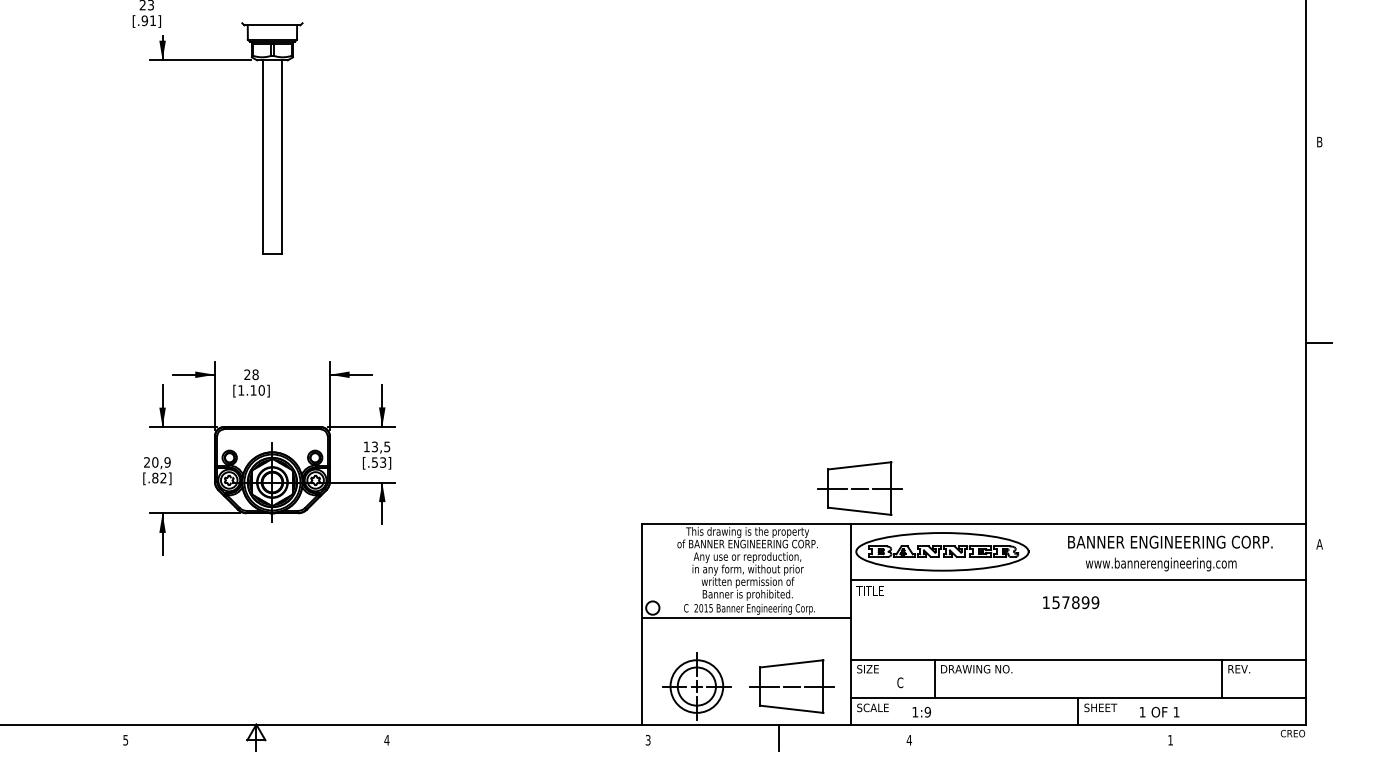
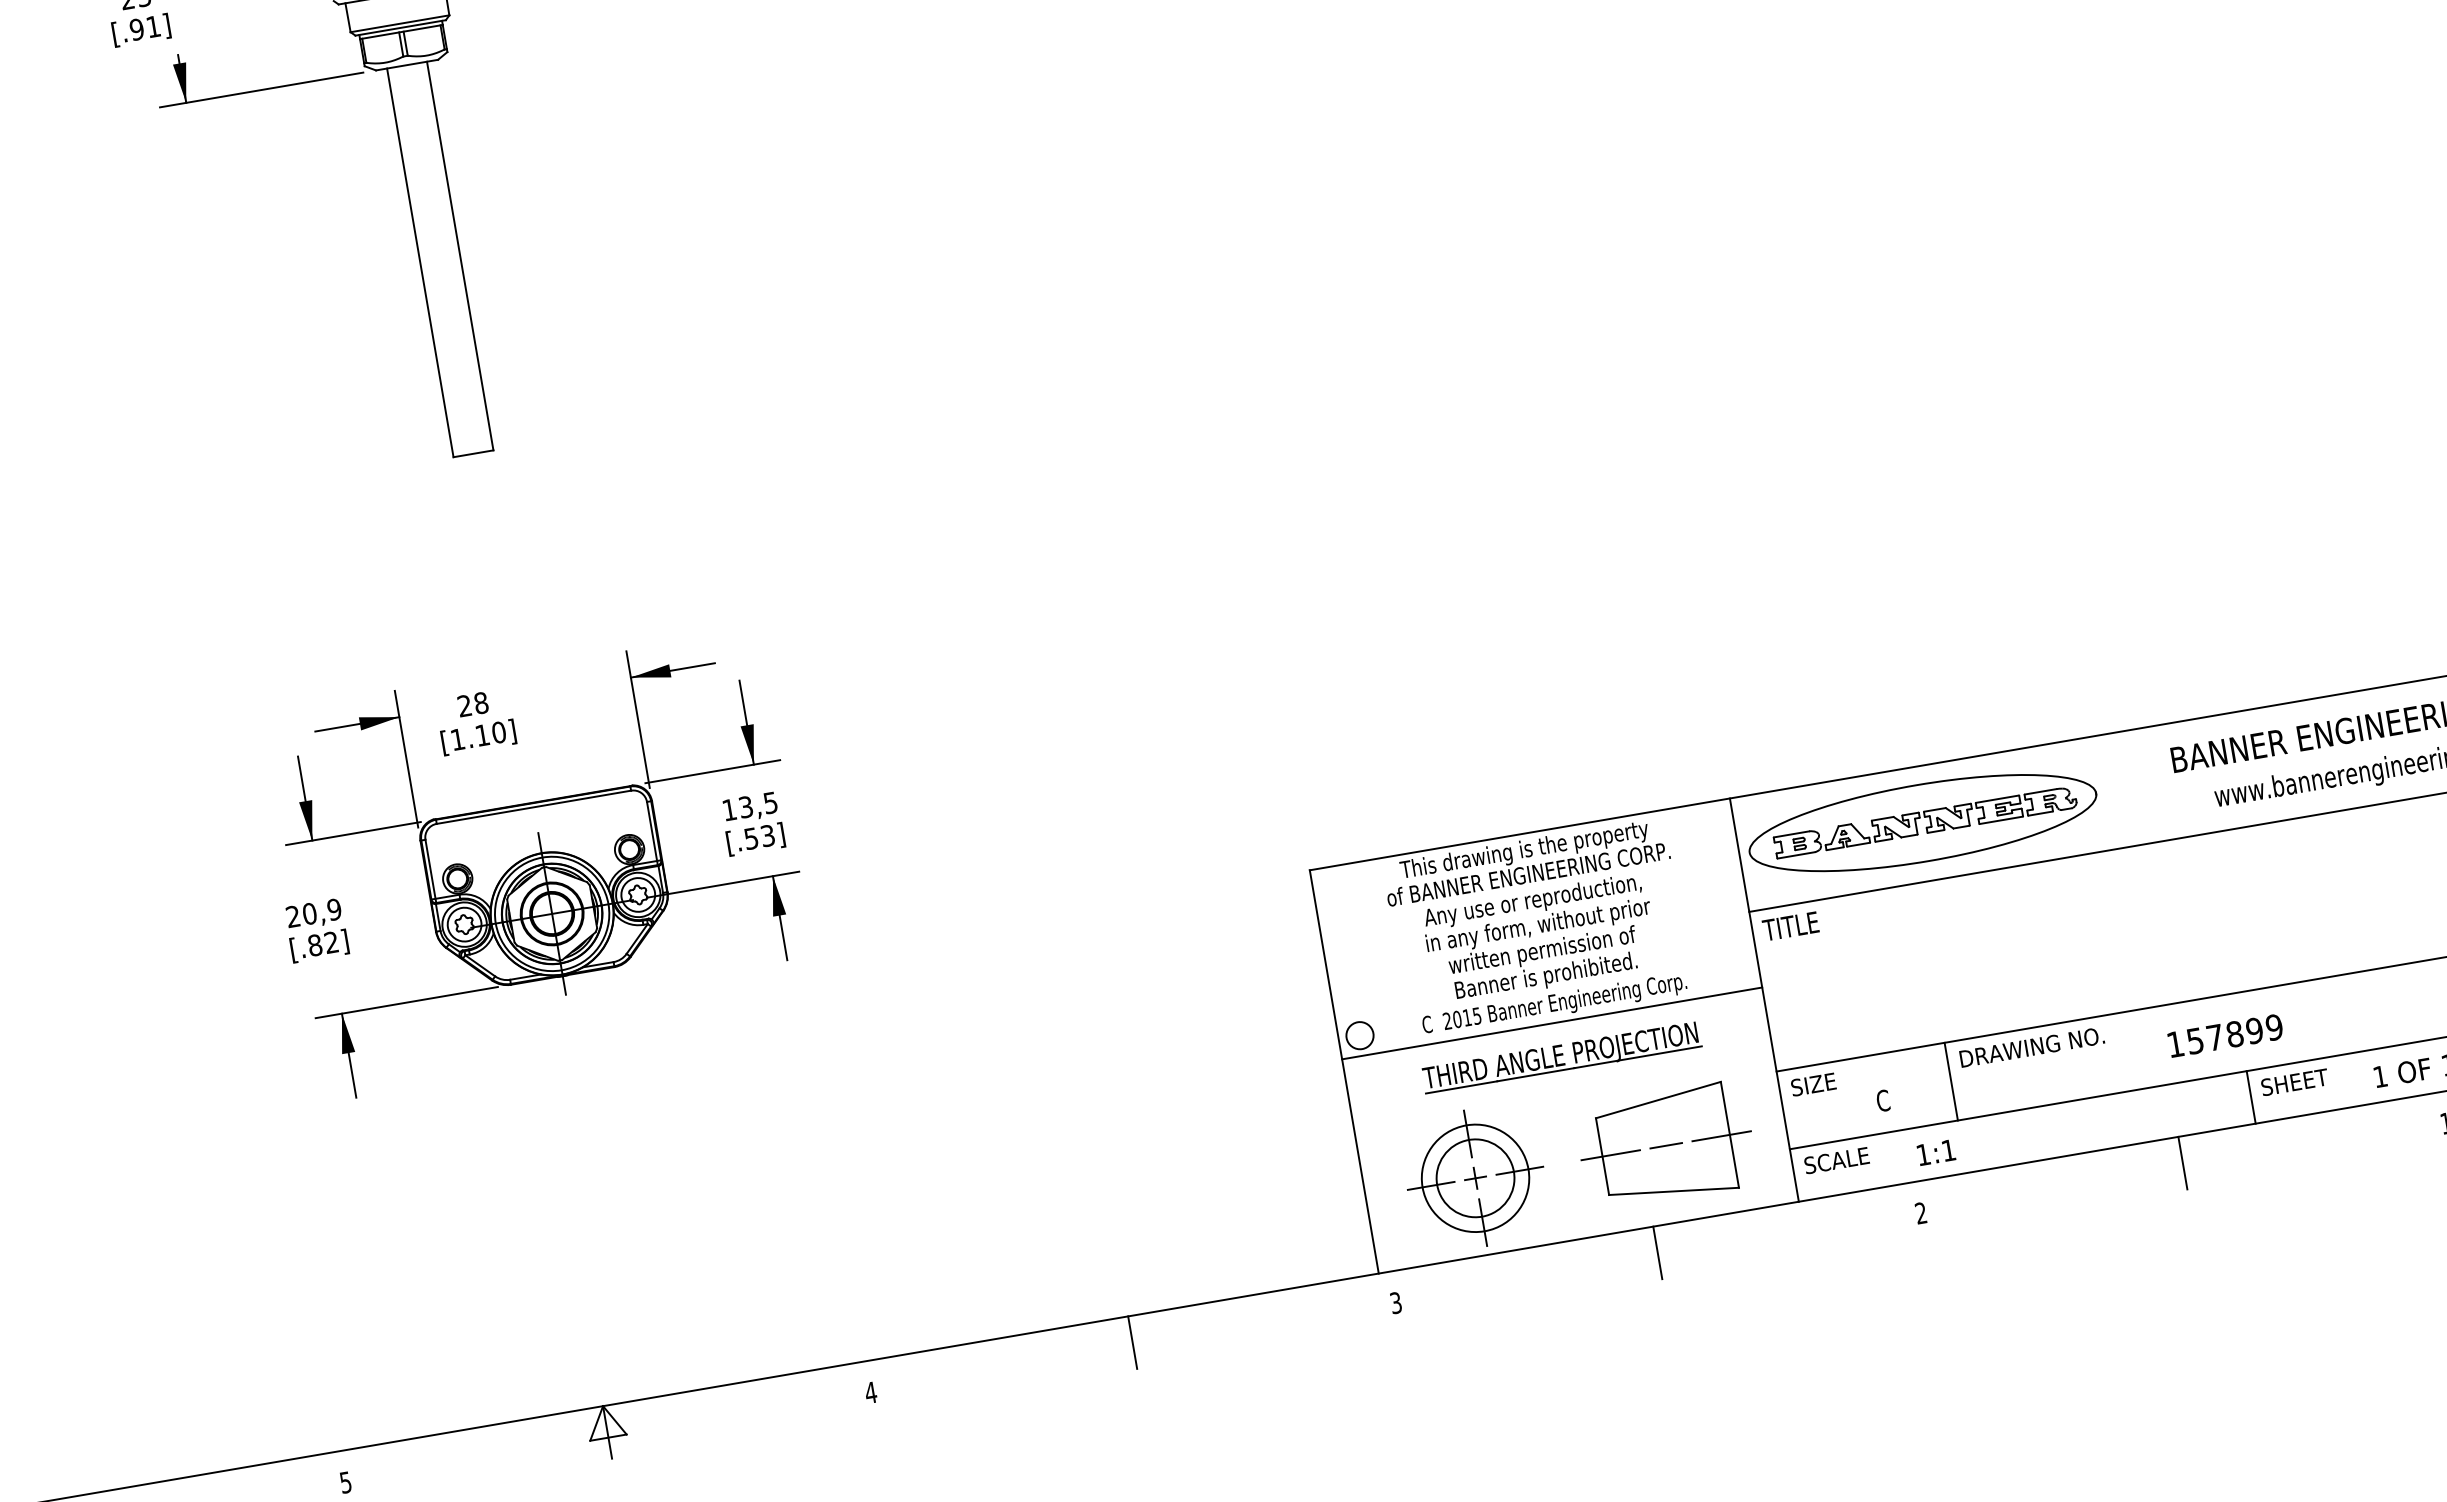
part: (859, 488) -> (1734, 724), removed
text: (1071, 602) -> (2226, 1035), moved
part: (748, 635) -> (1561, 1057), added
text: (927, 711) -> (1947, 1149), 1:9 -> 1:1
line: (517, 737) -> (1132, 1342), added
line: (1039, 737) -> (2181, 1162), added
text: (909, 740) -> (1921, 1213), 4 -> 2

